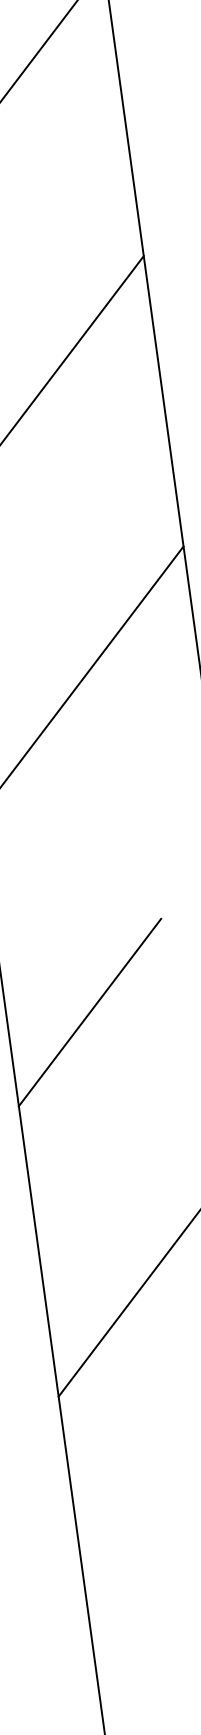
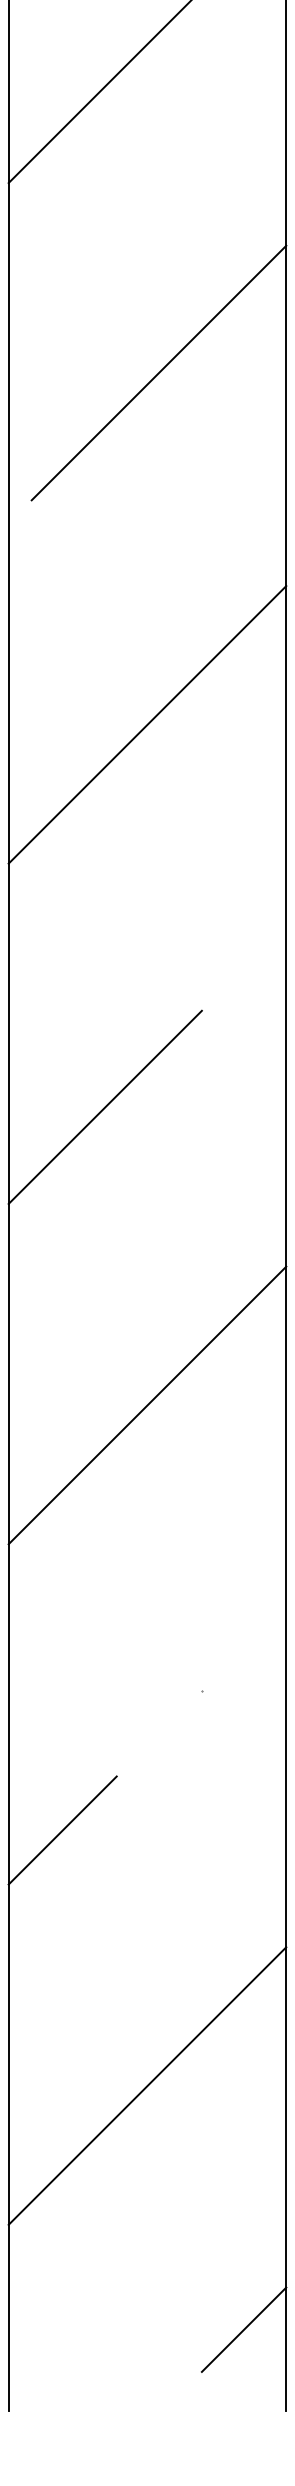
line: (138, 1634) -> (62, 1830), added

